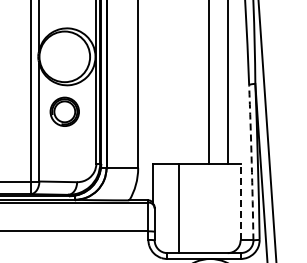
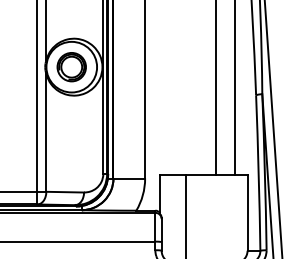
part: (64, 111) -> (71, 66), moved
arc: (251, 162) -> (258, 172), dashed -> solid
line: (240, 202) -> (247, 212), dashed -> solid

